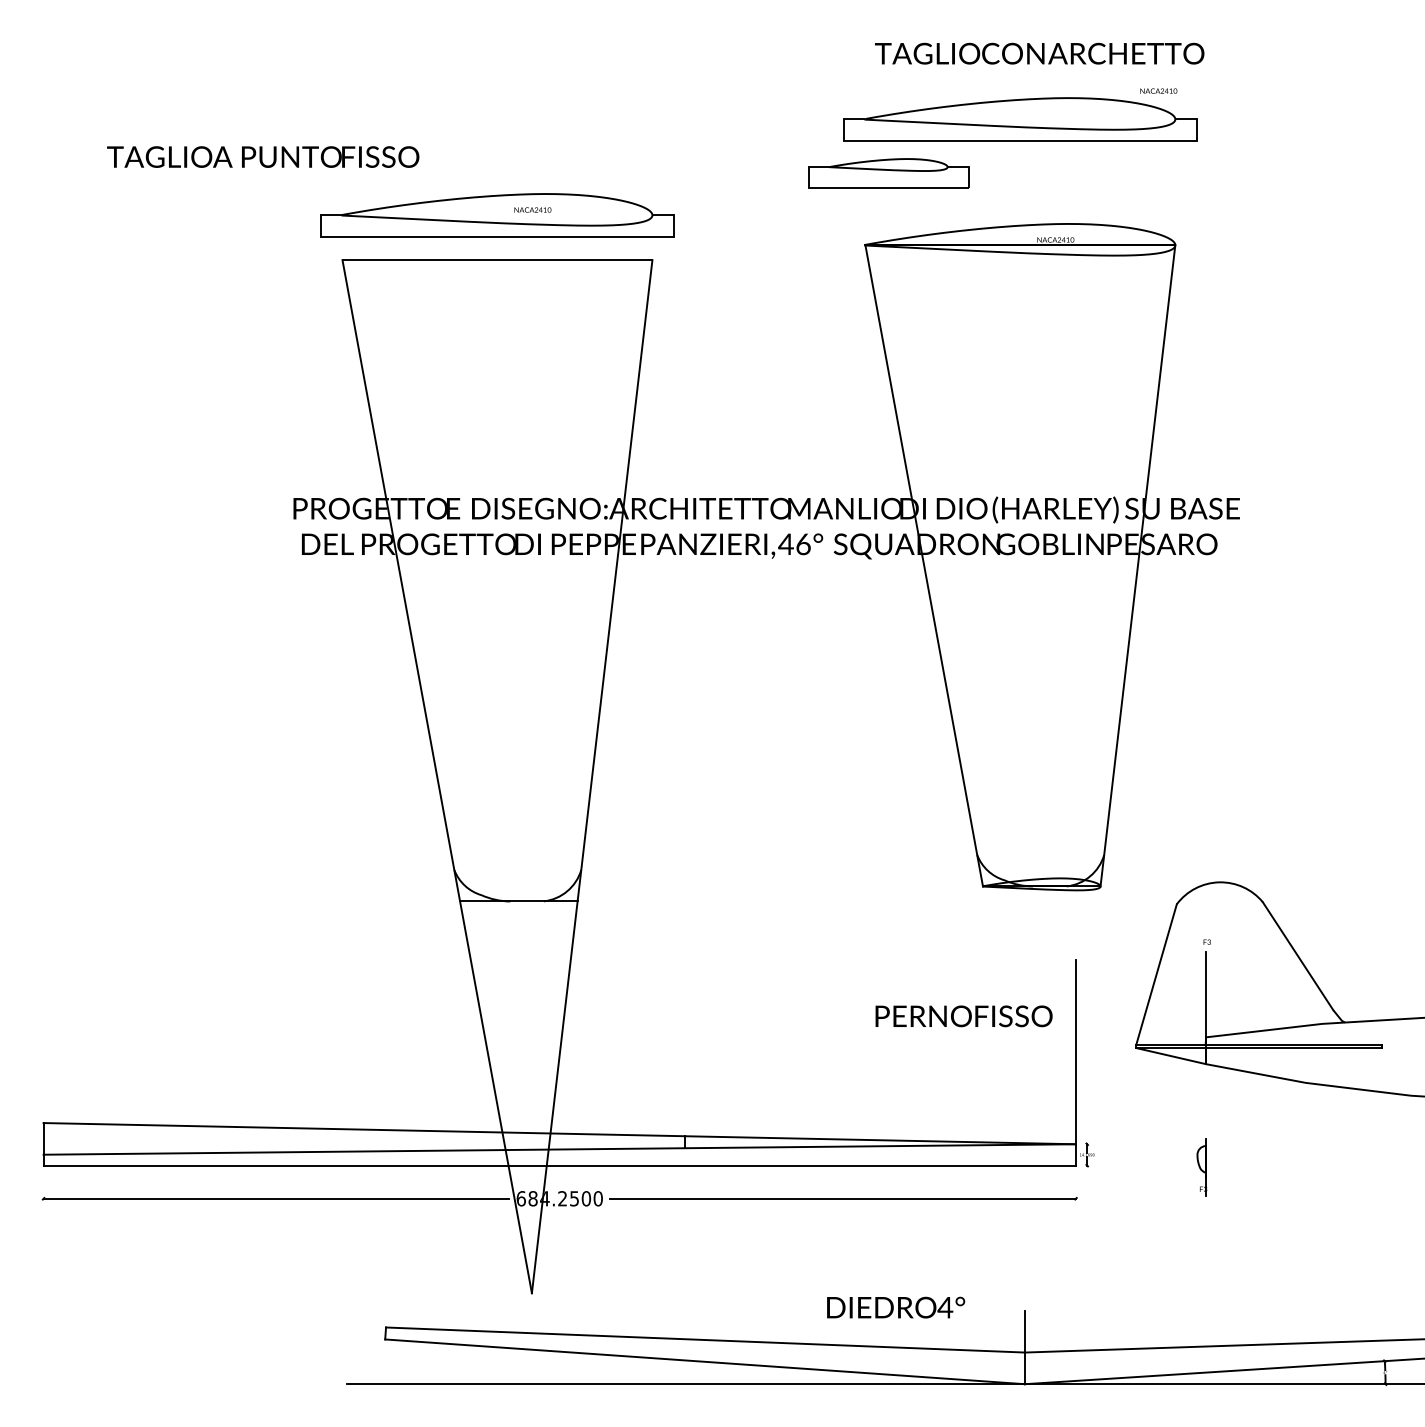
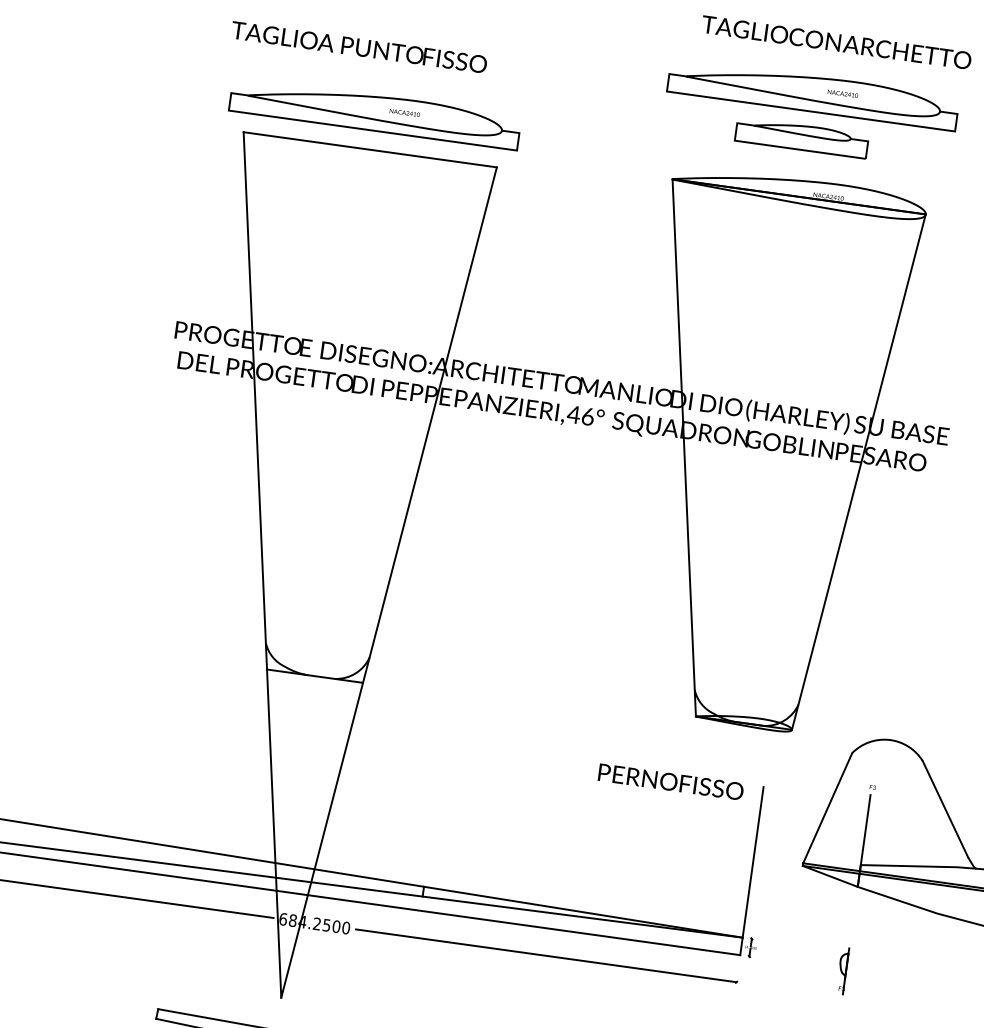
text: (1158, 90) -> (842, 93), moved
text: (263, 156) -> (359, 47), moved
part: (888, 173) -> (801, 137), moved
text: (963, 1016) -> (670, 782), moved

